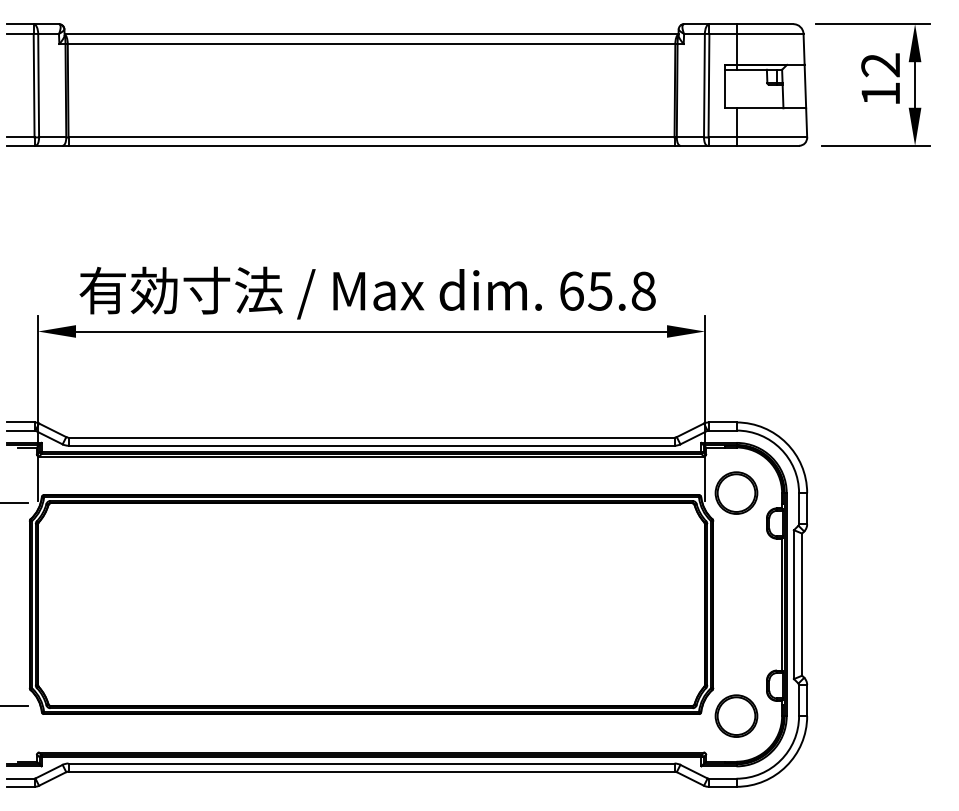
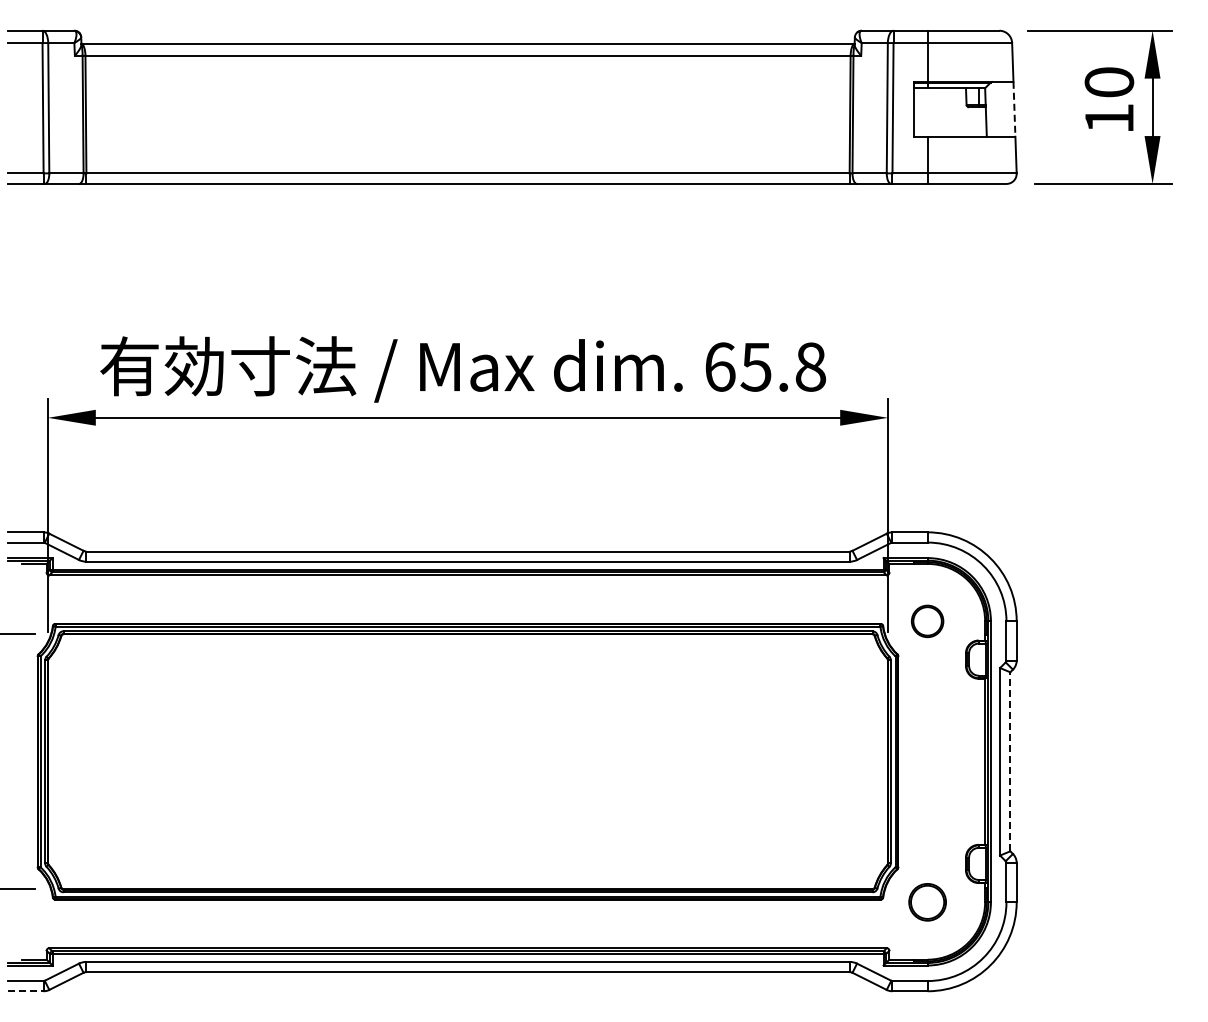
text: (880, 65) -> (1109, 82), 12 -> 10
line: (805, 86) -> (1014, 109), solid -> dashed
part: (736, 493) -> (927, 621), size x0.6
line: (802, 604) -> (1010, 761), solid -> dashed
part: (736, 716) -> (927, 902), size x0.7
line: (20, 787) -> (26, 991), solid -> dashed

